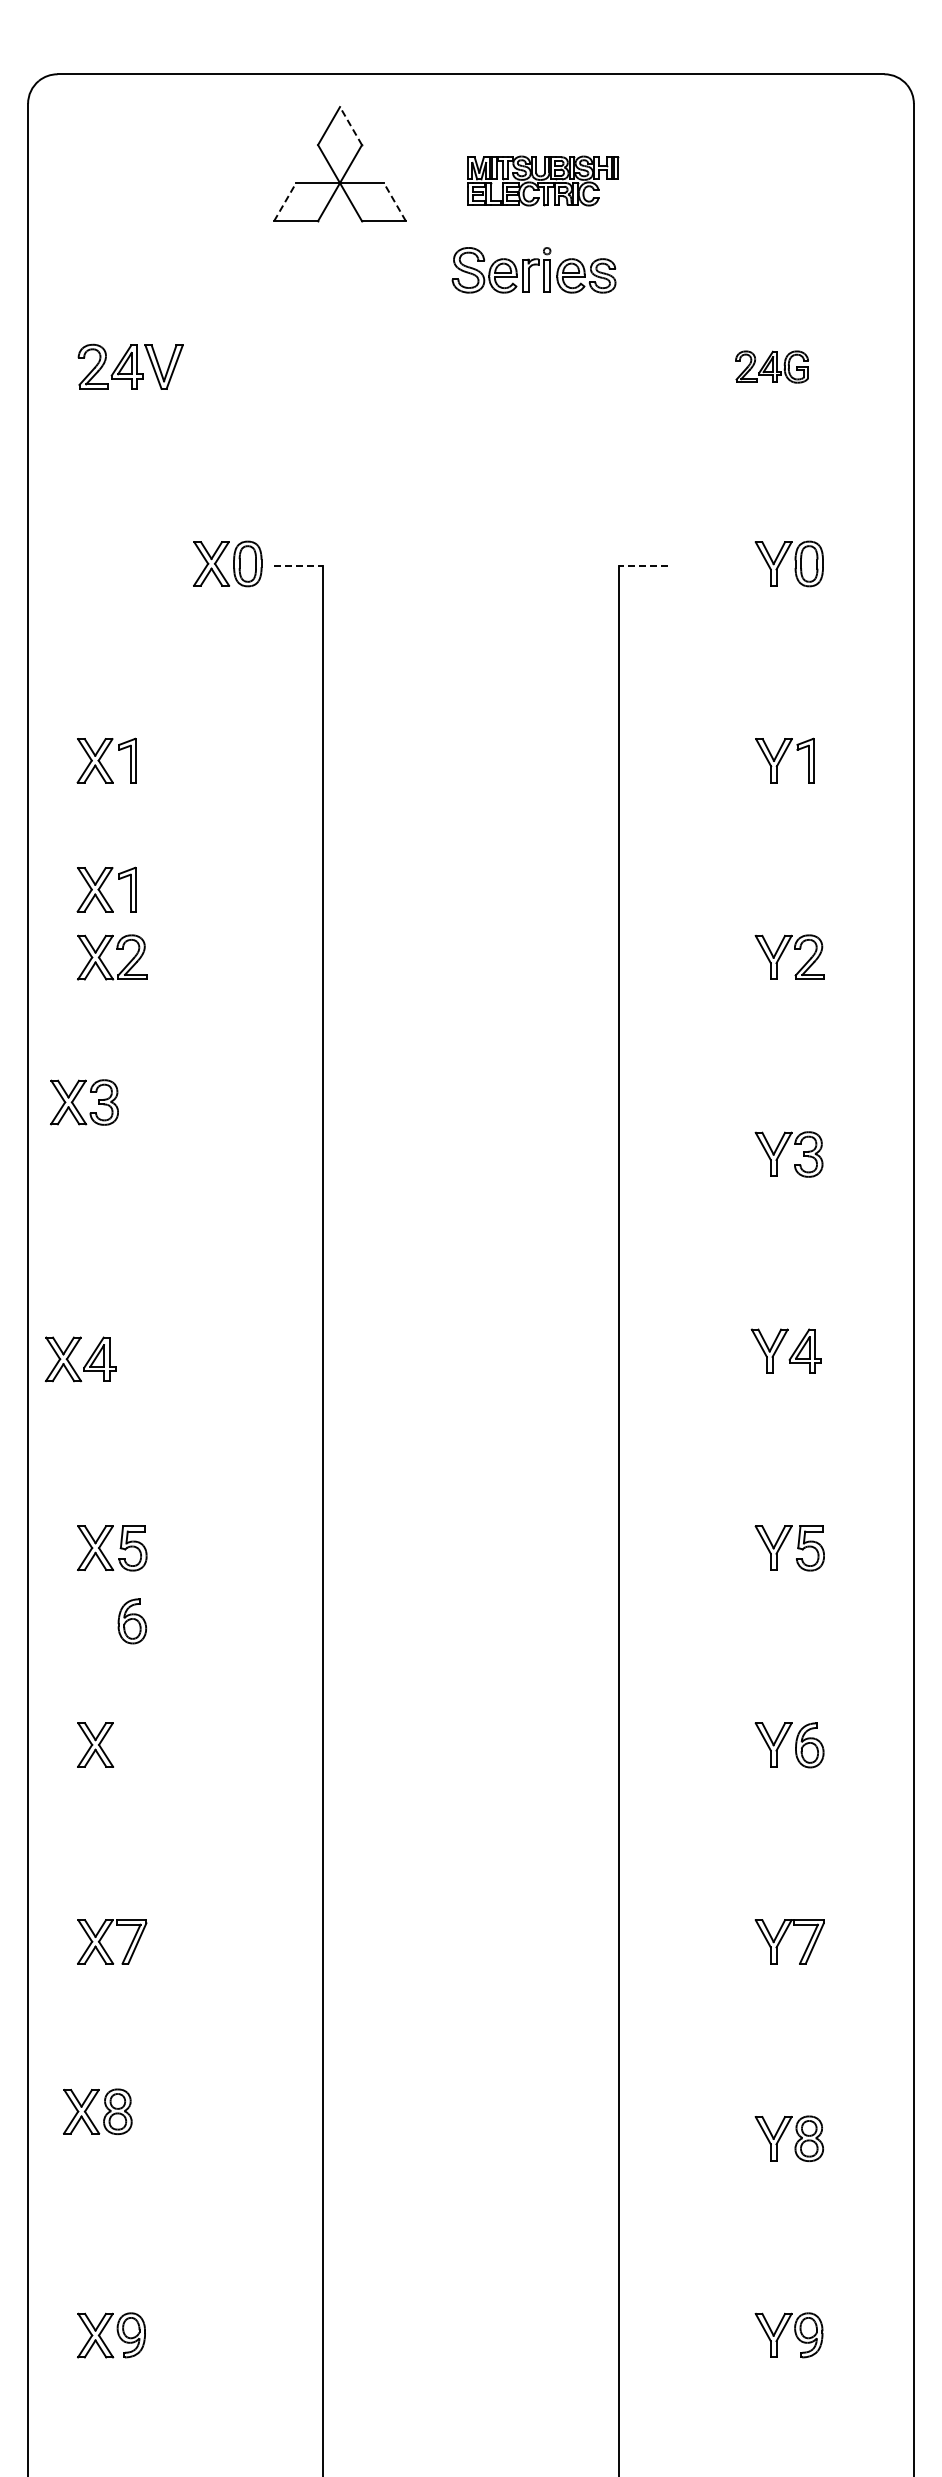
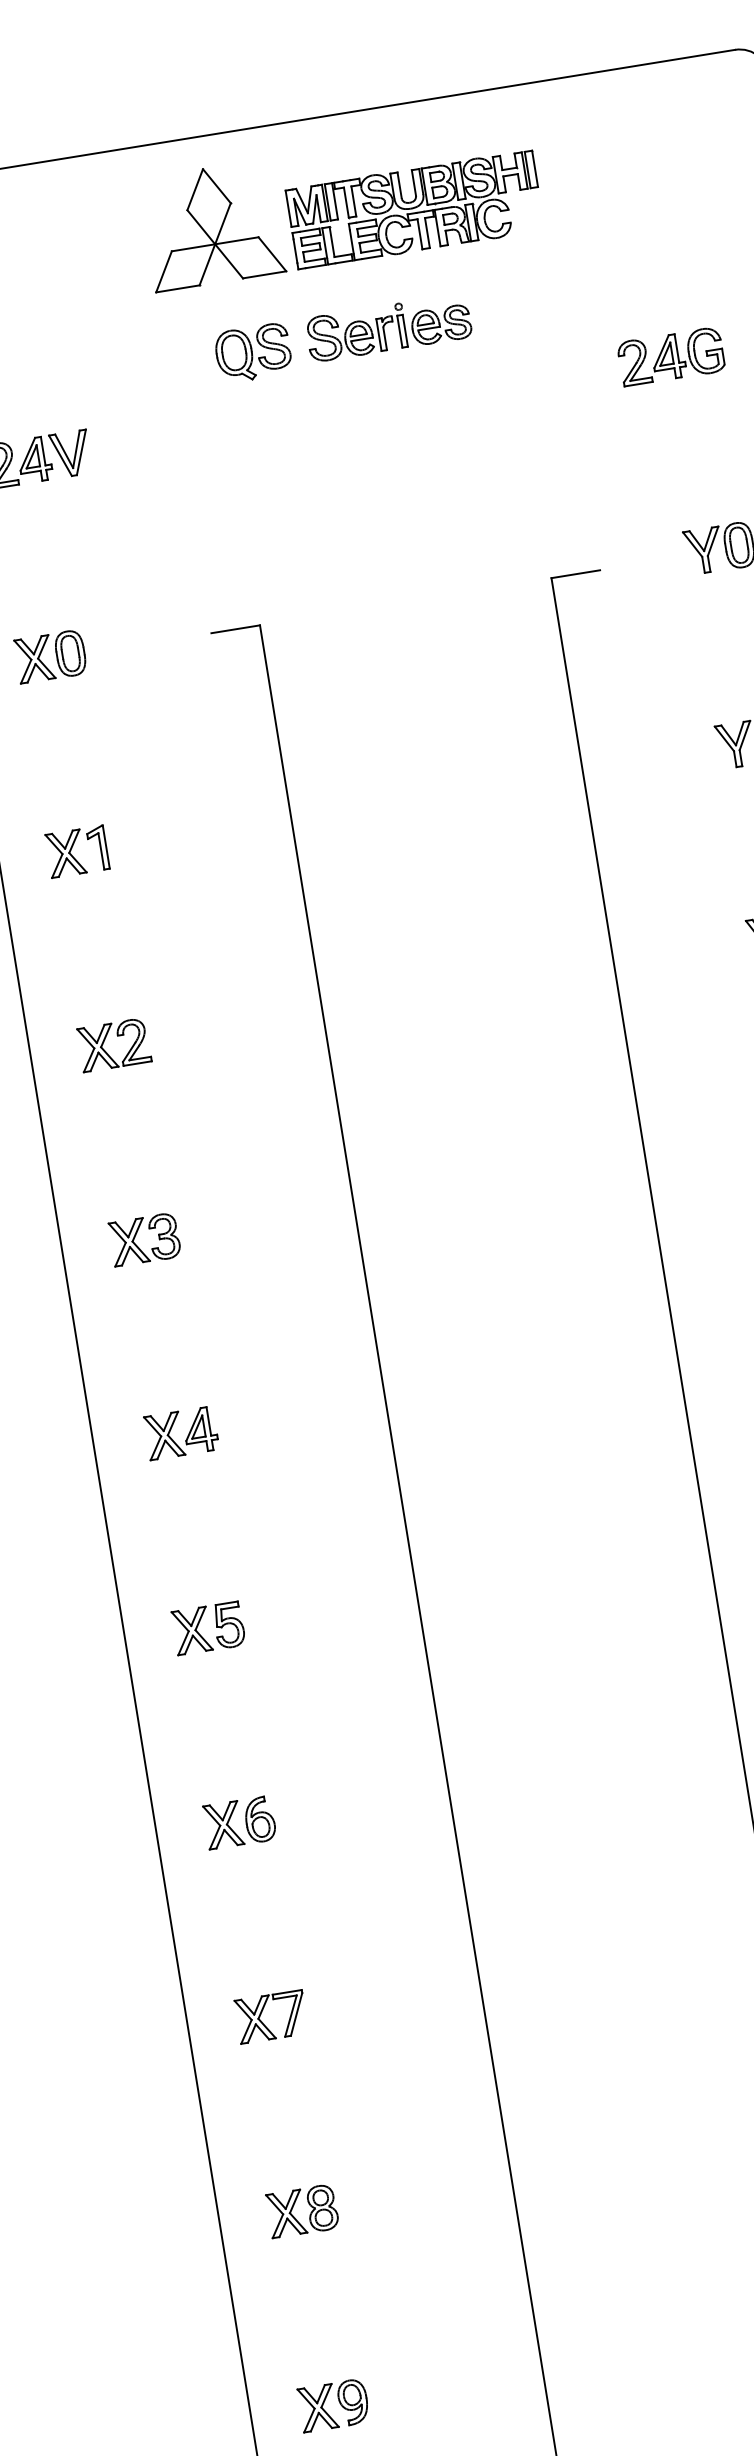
line: (351, 126) -> (217, 186), dashed -> solid
part: (543, 180) -> (415, 209), size x1.67
line: (285, 202) -> (164, 272), dashed -> solid
line: (394, 202) -> (272, 254), dashed -> solid
part: (533, 270) -> (388, 328), moved
part: (360, 296) -> (253, 352), added
part: (771, 366) -> (670, 356), size x1.43
part: (227, 563) -> (50, 656), moved
line: (298, 566) -> (235, 629), dashed -> solid
line: (643, 566) -> (576, 574), dashed -> solid
part: (106, 889) -> (97, 978), removed
part: (77, 1108) -> (138, 1246), moved
part: (85, 1363) -> (186, 1436), moved
part: (131, 1621) -> (259, 1819), moved
part: (104, 2115) -> (309, 2213), moved

